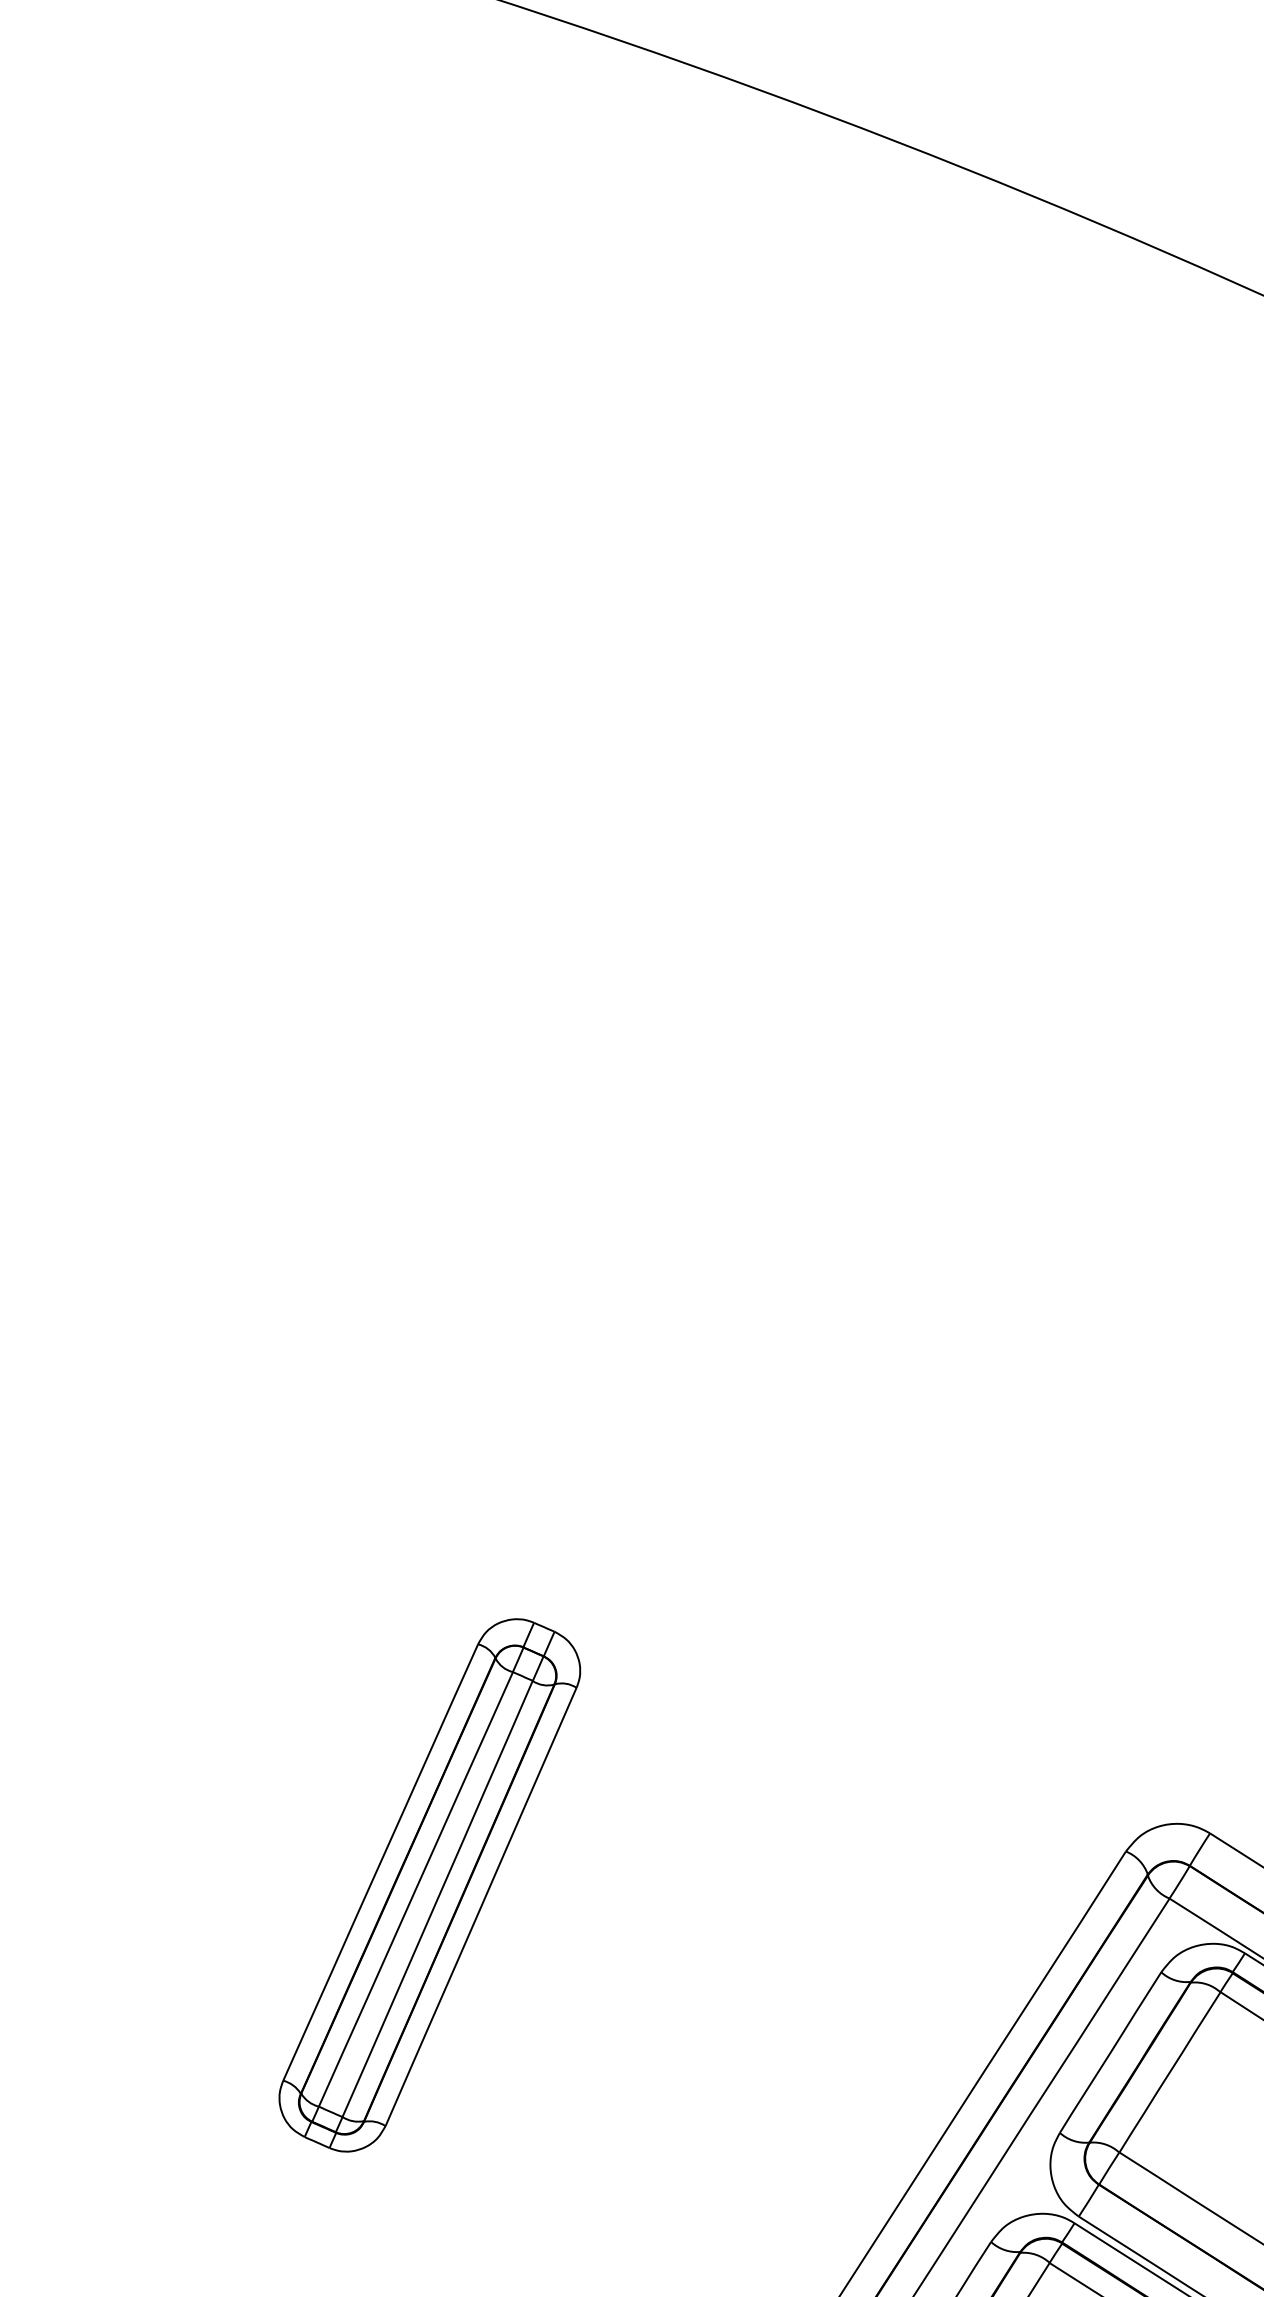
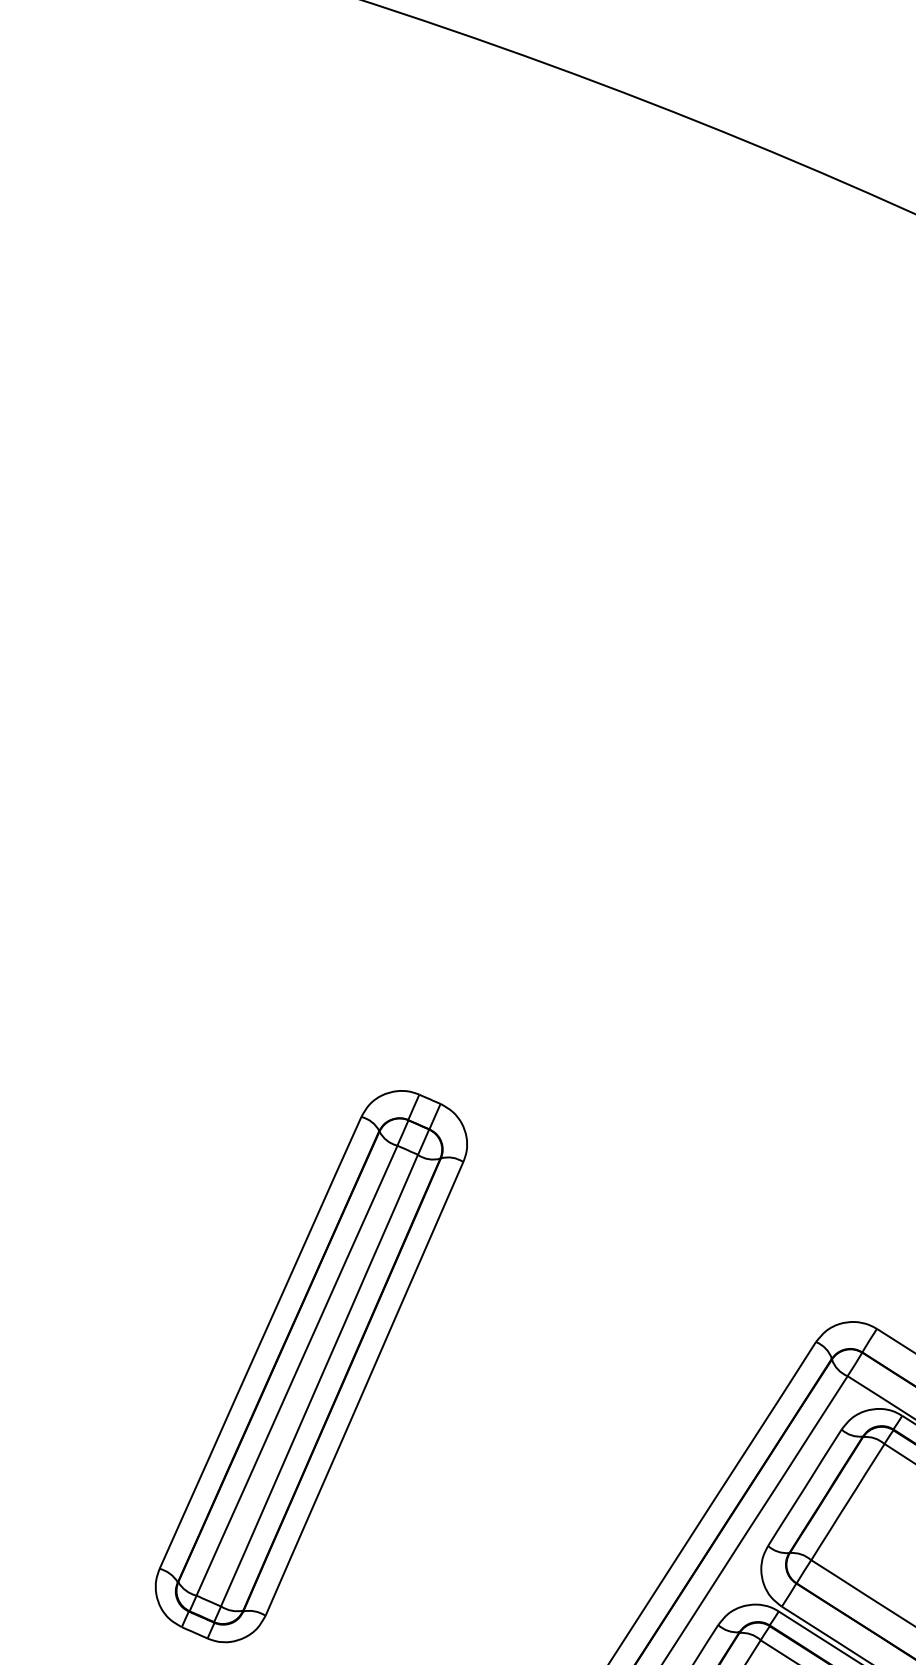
part: (429, 1885) -> (311, 1366), size x1.43

